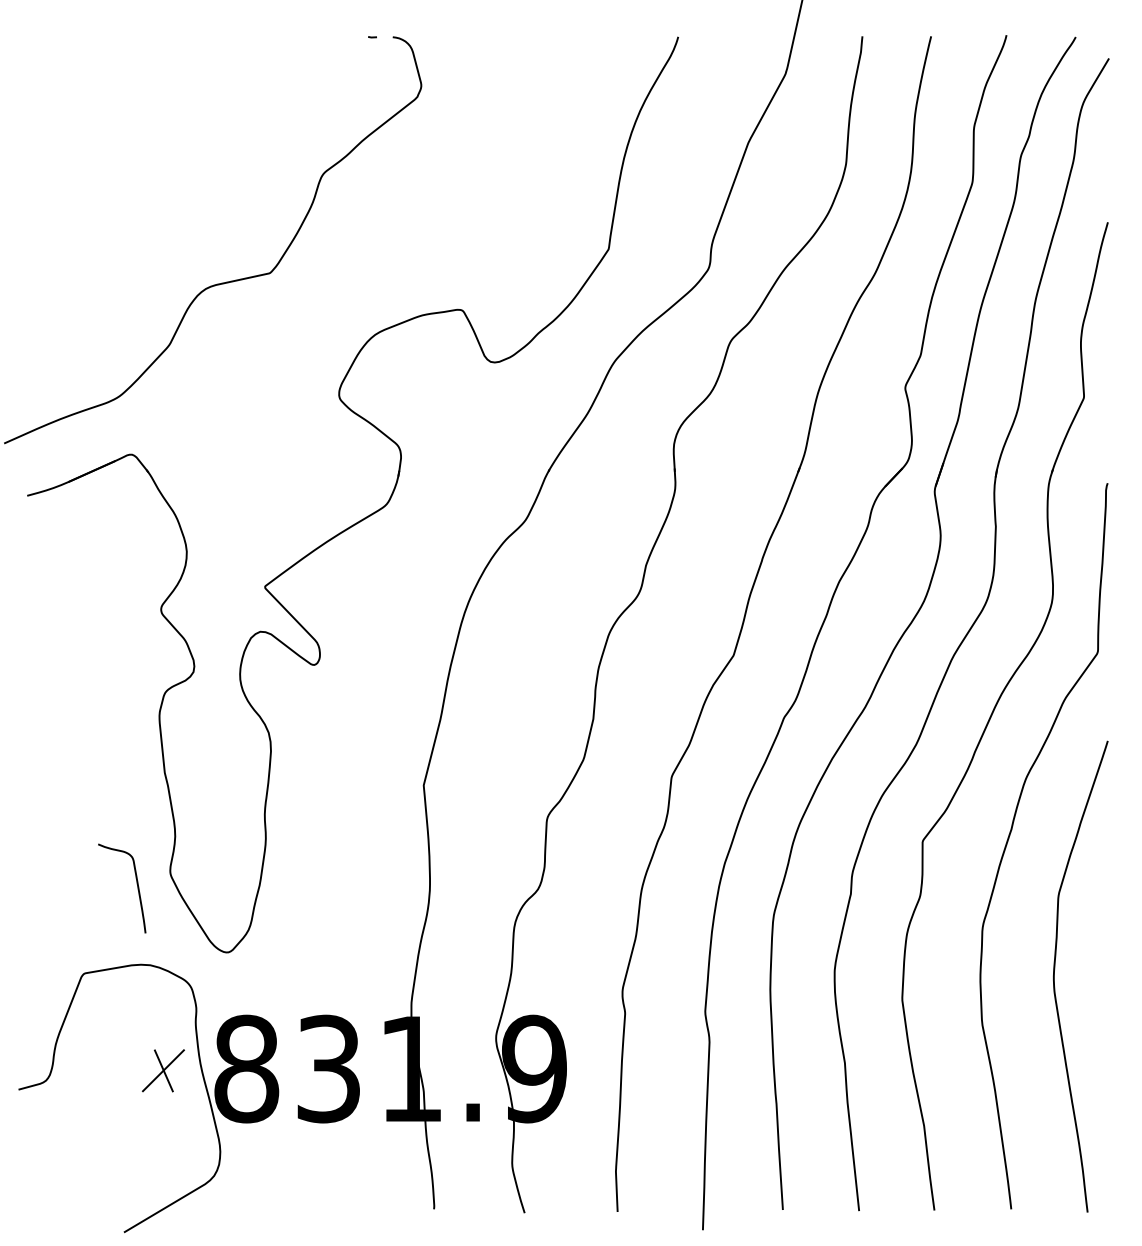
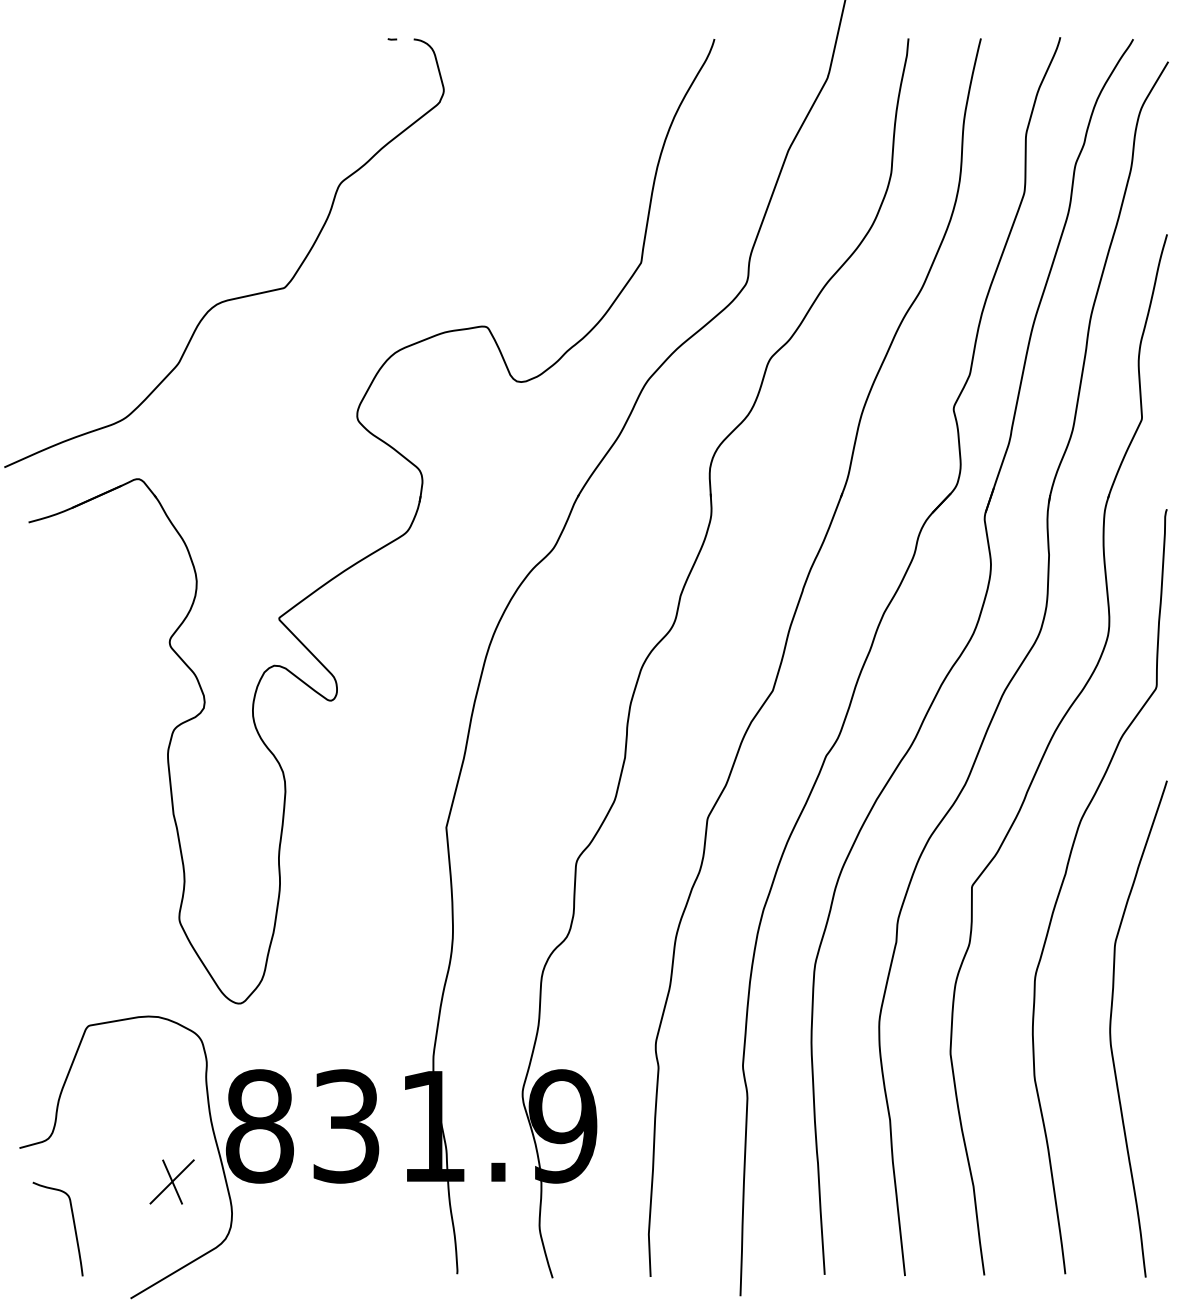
curve: (136, 884) -> (73, 1224), moved
part: (163, 1070) -> (172, 1181), moved

